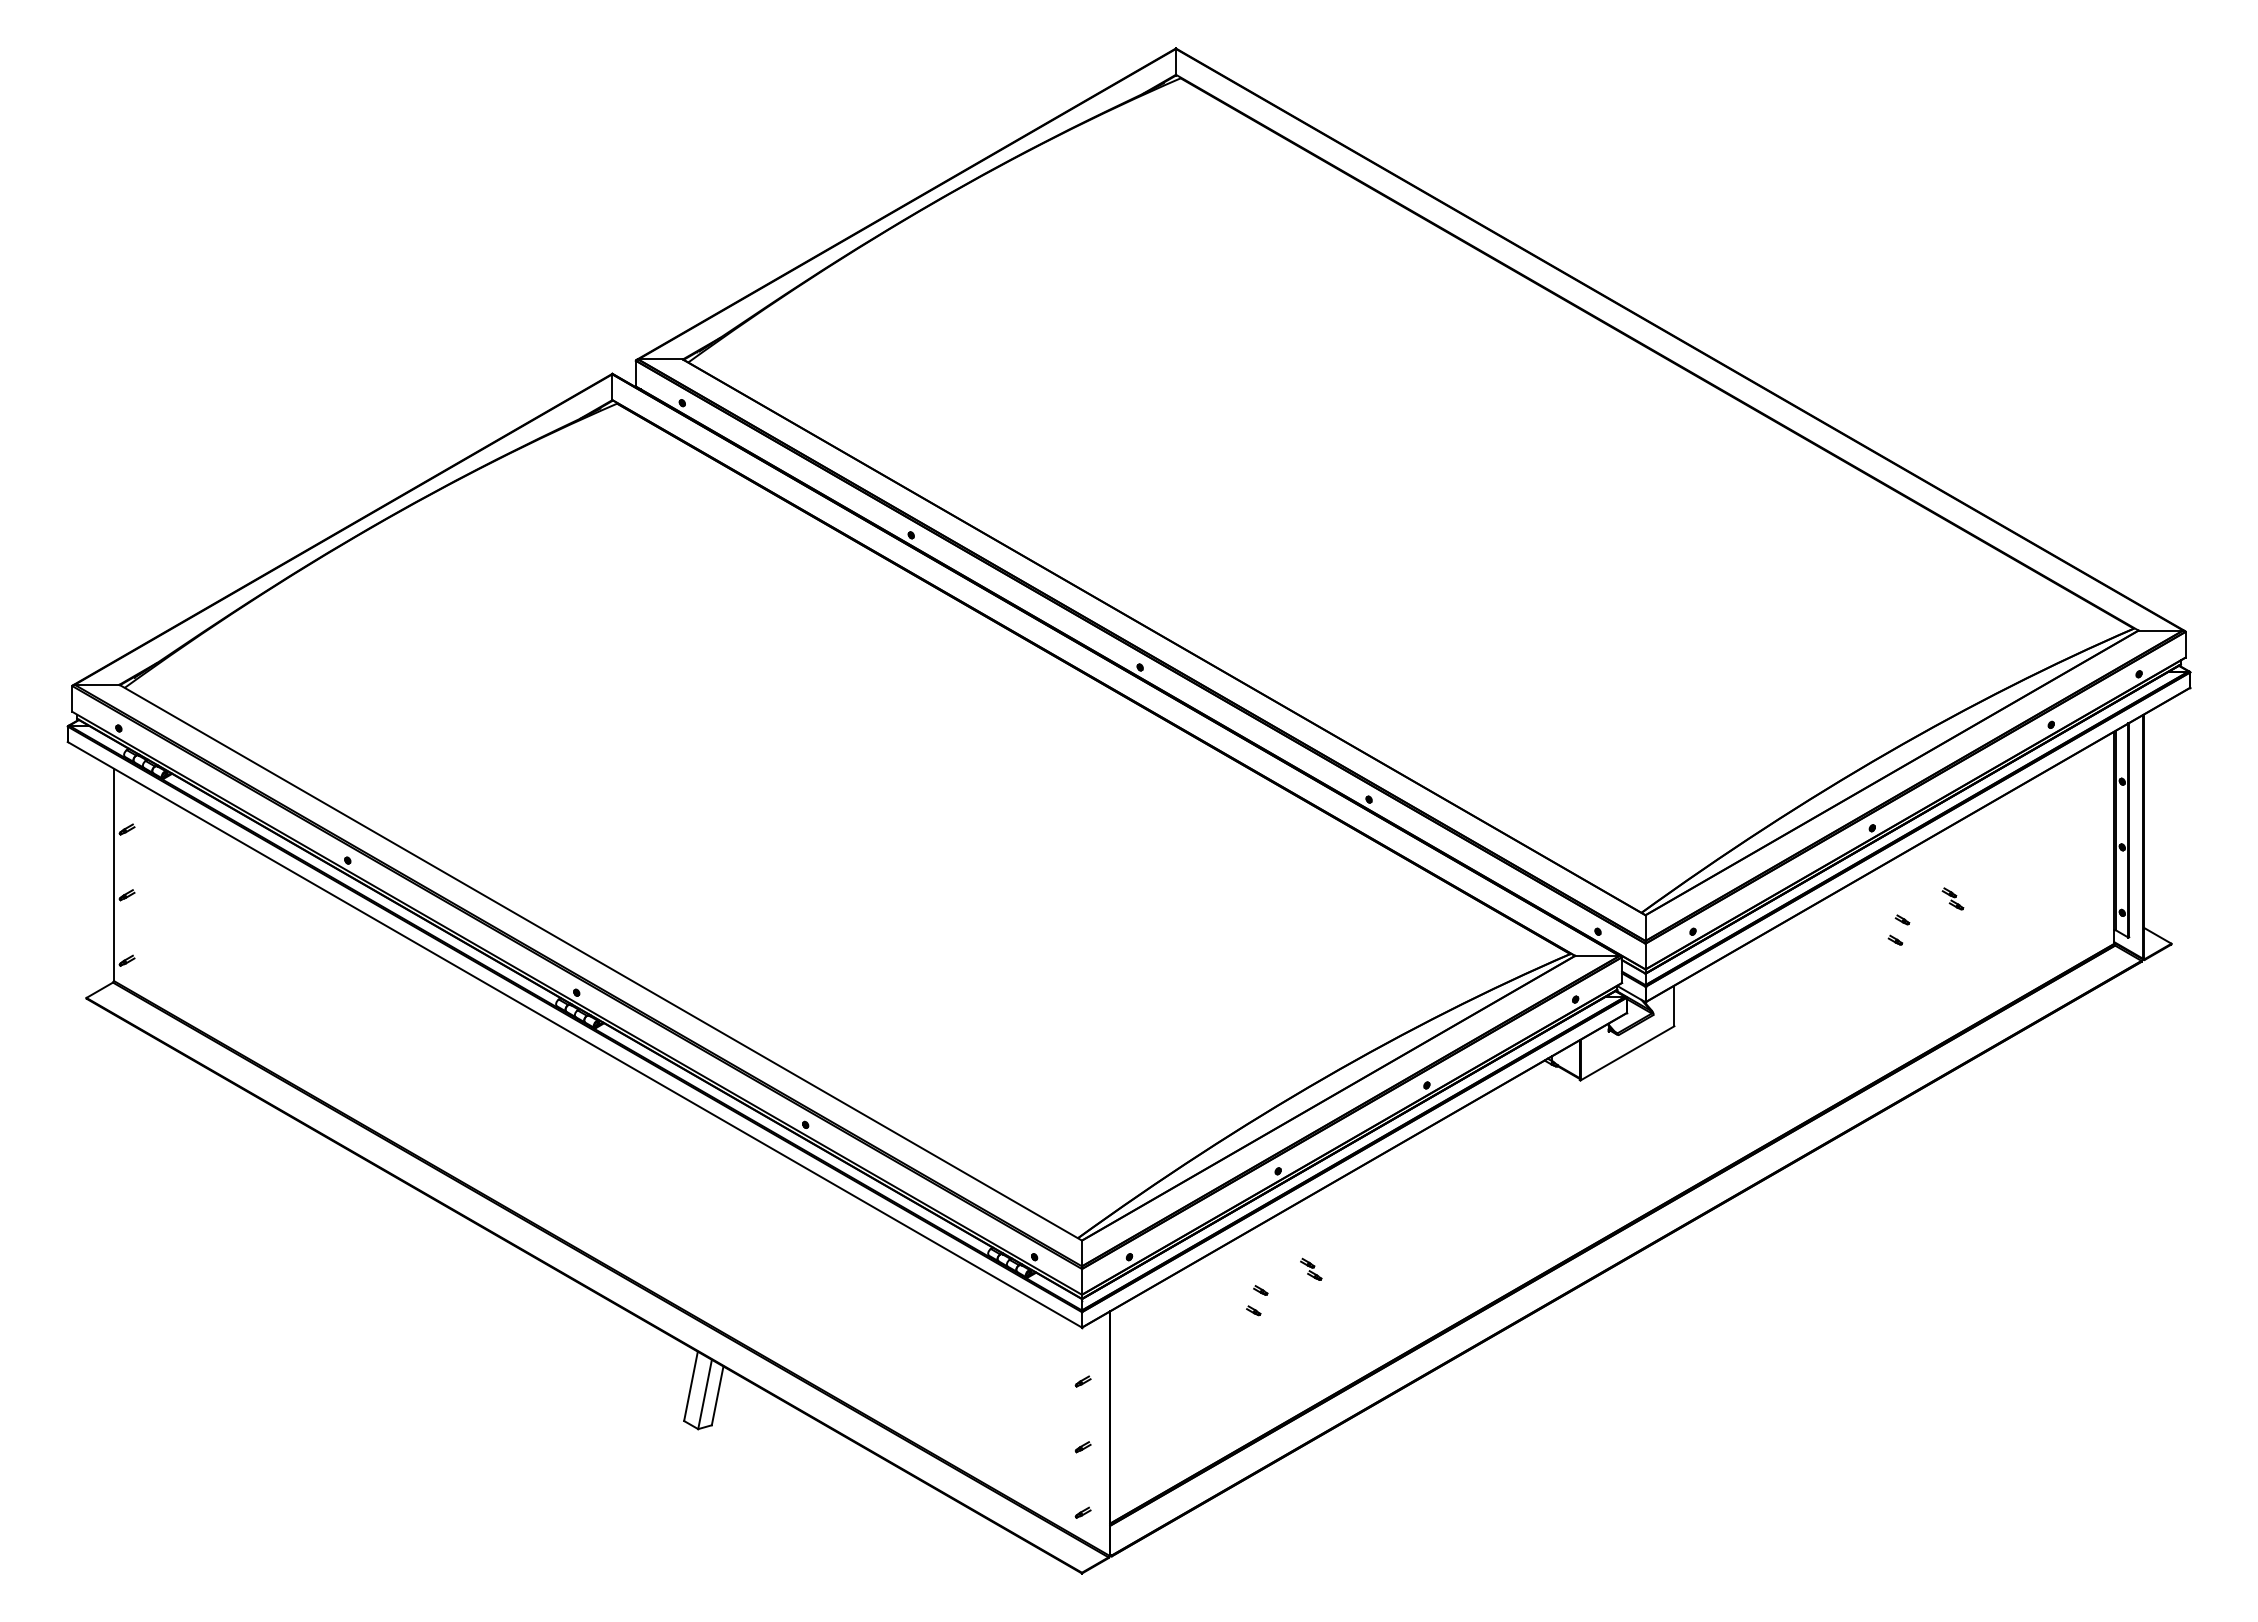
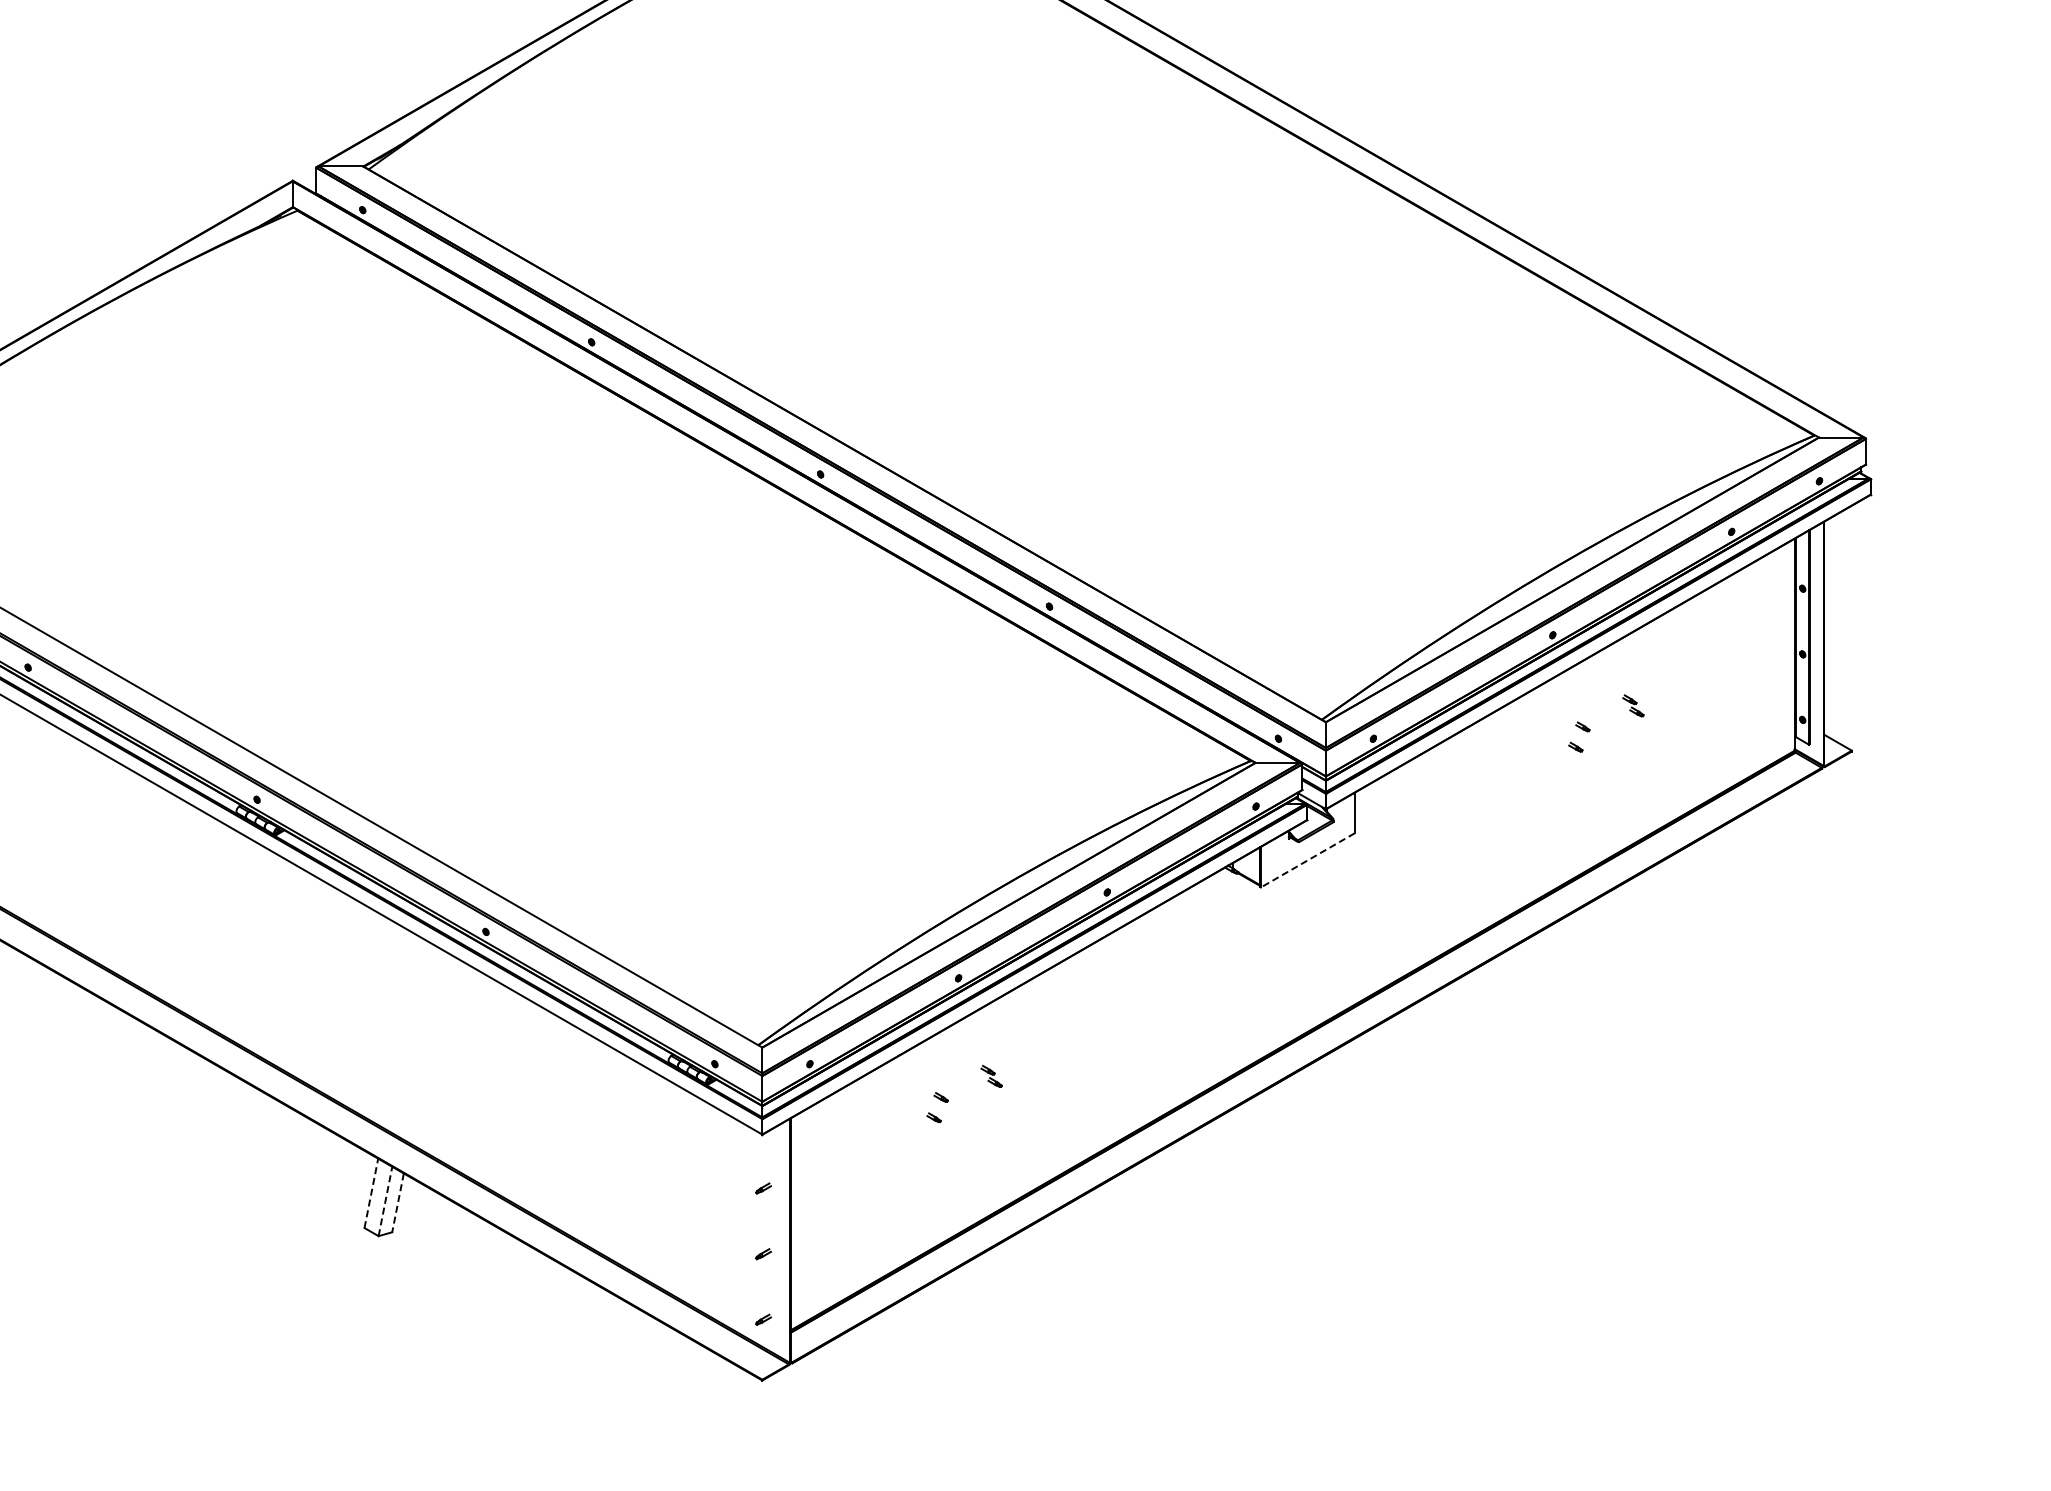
line: (1627, 1053) -> (1307, 860), solid -> dashed
line: (691, 1385) -> (371, 1192), solid -> dashed
line: (705, 1393) -> (385, 1200), solid -> dashed
line: (717, 1395) -> (397, 1202), solid -> dashed

